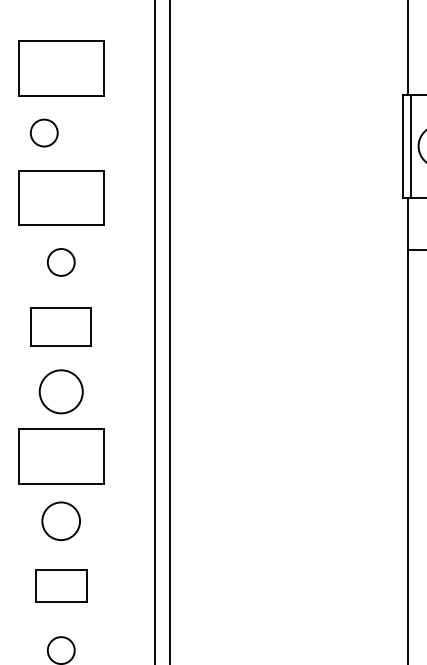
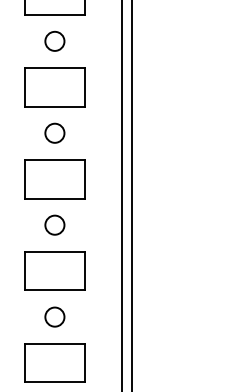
circle: (44, 132) -> (55, 40), moved
part: (61, 326) -> (55, 178), size x1.43
circle: (60, 391) -> (54, 224), size x0.62
circle: (61, 520) -> (55, 316), size x0.71
part: (61, 585) -> (55, 362), size x1.67

